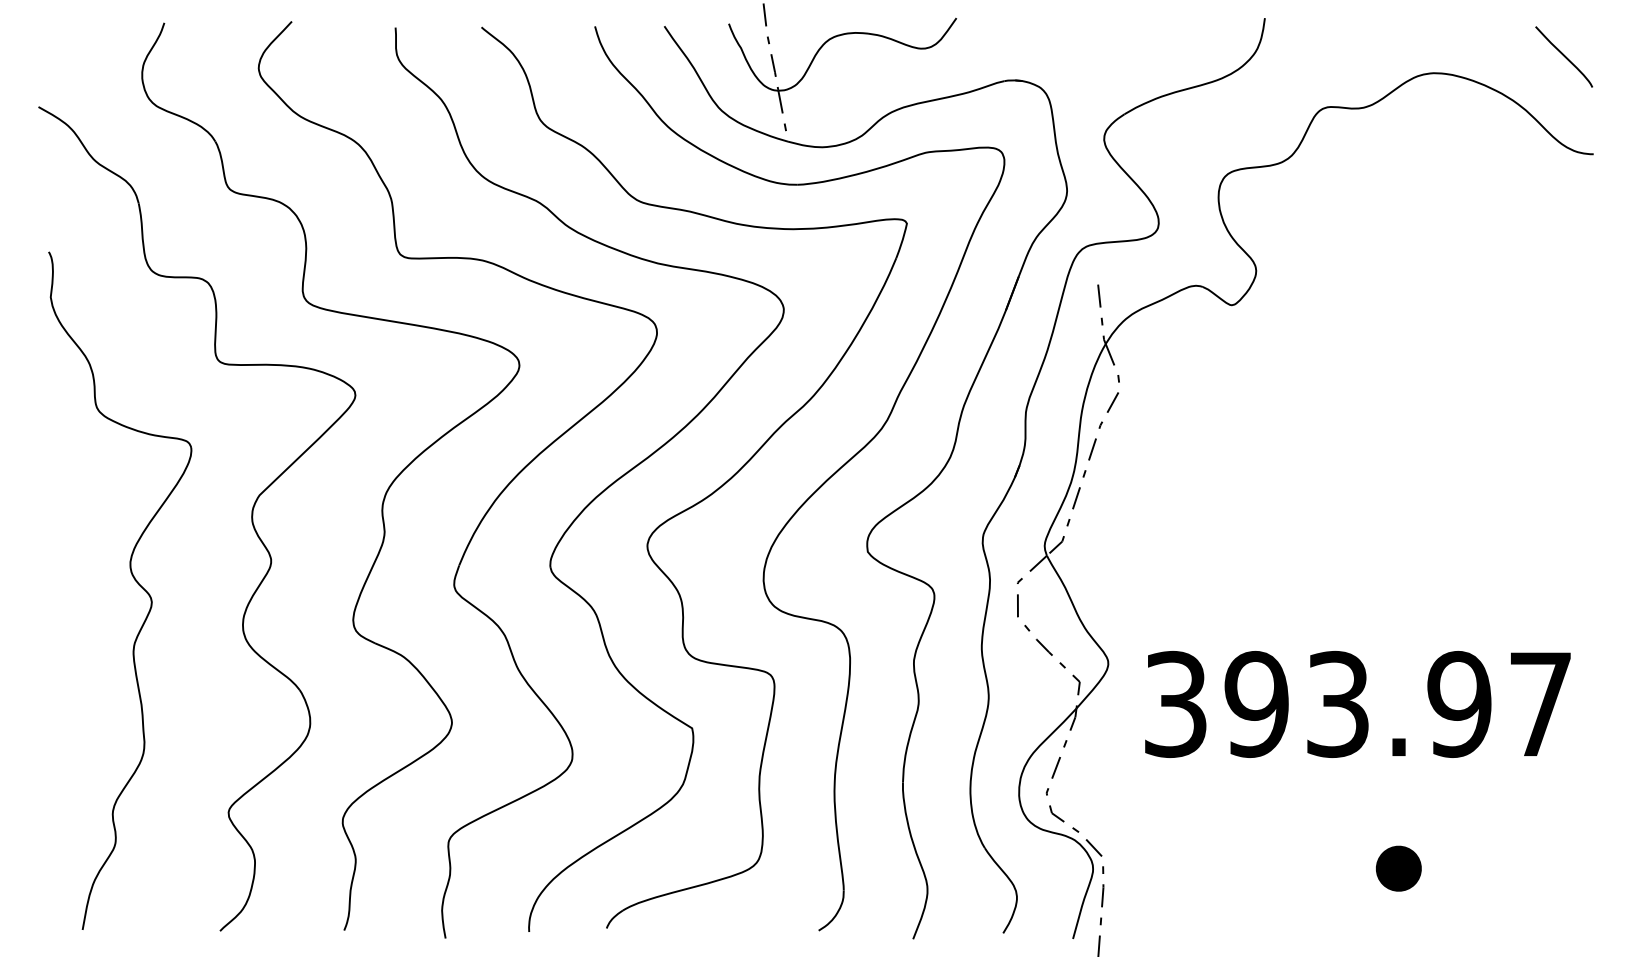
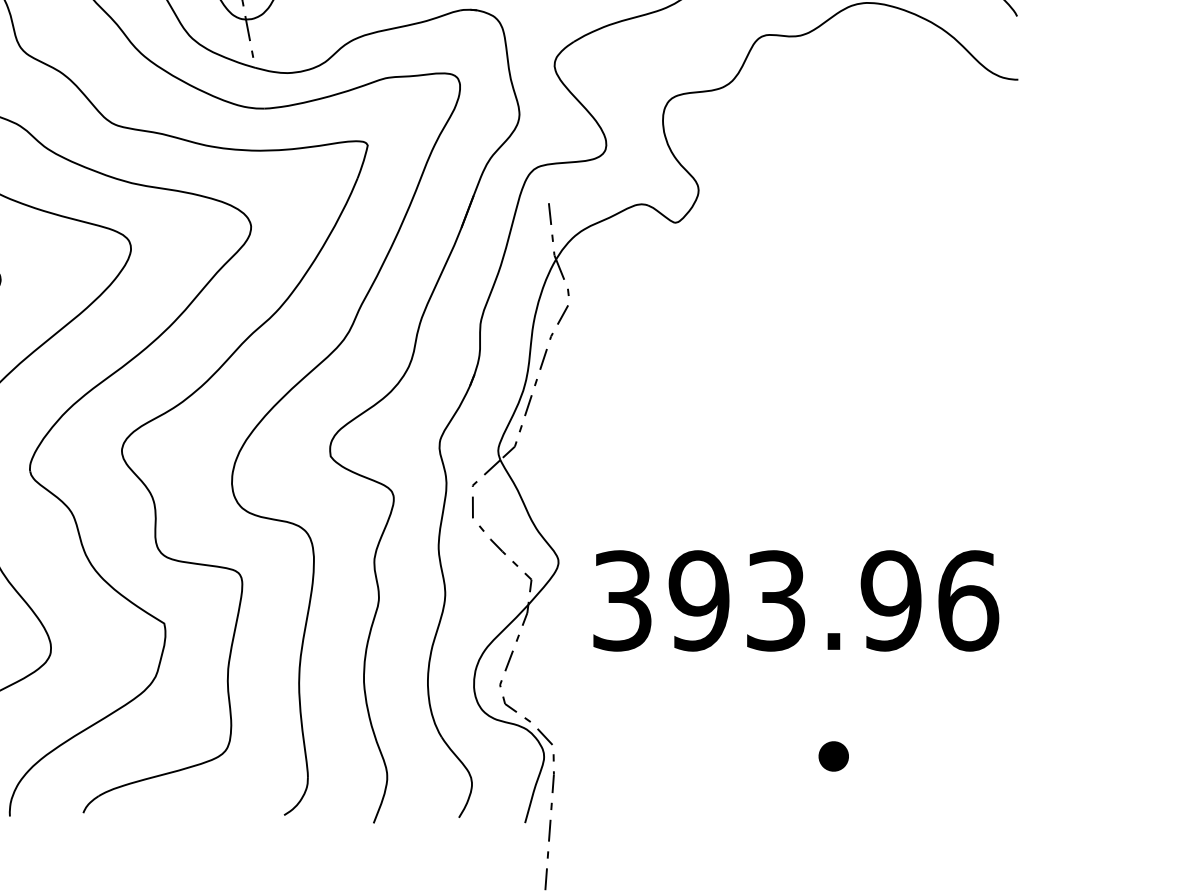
text: (1541, 704) -> (968, 600), 393.97 -> 393.96
part: (1398, 868) -> (833, 756), size x0.7

